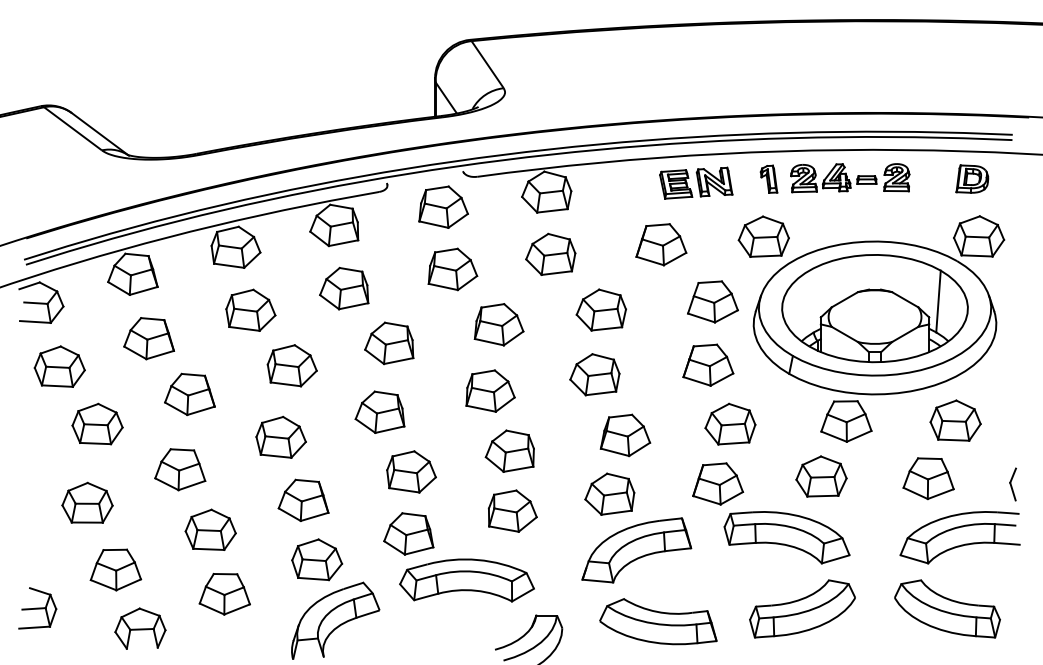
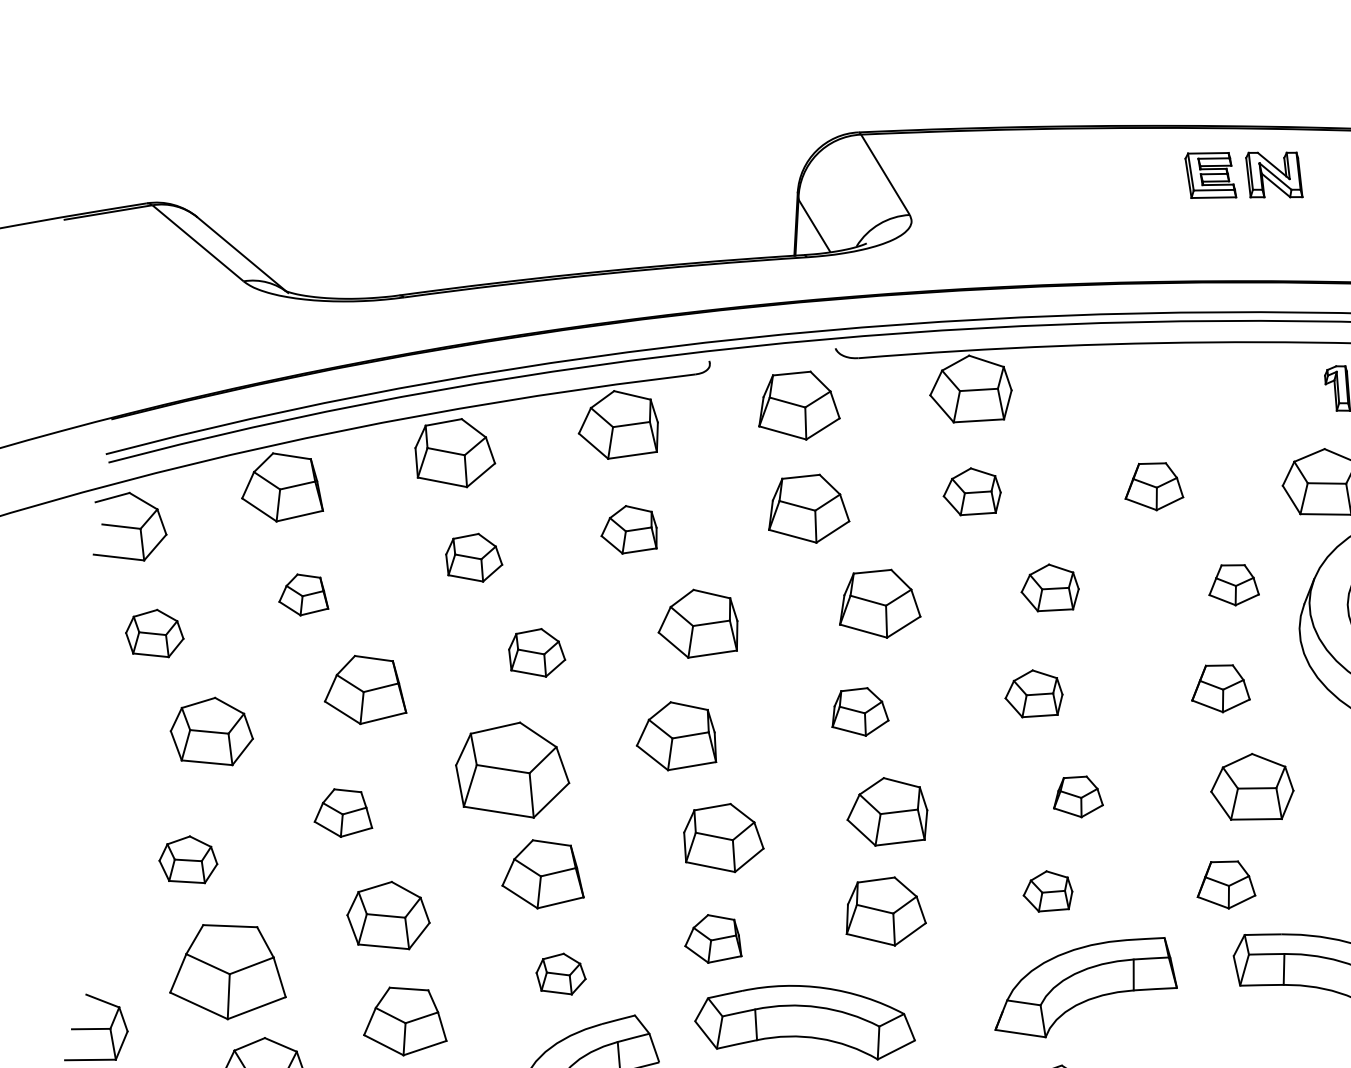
part: (696, 182) -> (1244, 174), moved
part: (661, 244) -> (1155, 485), size x0.7
part: (550, 253) -> (971, 490), size x0.7
part: (344, 288) -> (630, 529), size x0.7
part: (712, 301) -> (1233, 584), size x0.6
part: (250, 309) -> (473, 556), size x0.7
part: (600, 309) -> (1049, 587), size x0.7
part: (148, 338) -> (303, 594), size x0.6
part: (708, 364) -> (1221, 687), size x0.7
part: (291, 365) -> (536, 651), size x0.7
part: (59, 366) -> (154, 632), size x0.7
part: (594, 374) -> (1033, 693), size x0.7
part: (490, 390) -> (861, 710), size x0.7
part: (625, 435) -> (1079, 796), size x0.6
part: (280, 436) -> (511, 767), size x1.4
part: (180, 469) -> (344, 812), size x0.7
part: (718, 483) -> (1227, 883), size x0.7
part: (609, 493) -> (1047, 890), size x0.6
part: (87, 502) -> (188, 858), size x0.7
part: (408, 533) -> (713, 938), size x0.7
part: (317, 559) -> (561, 973), size x0.6
part: (115, 569) -> (228, 971), size x1.4

